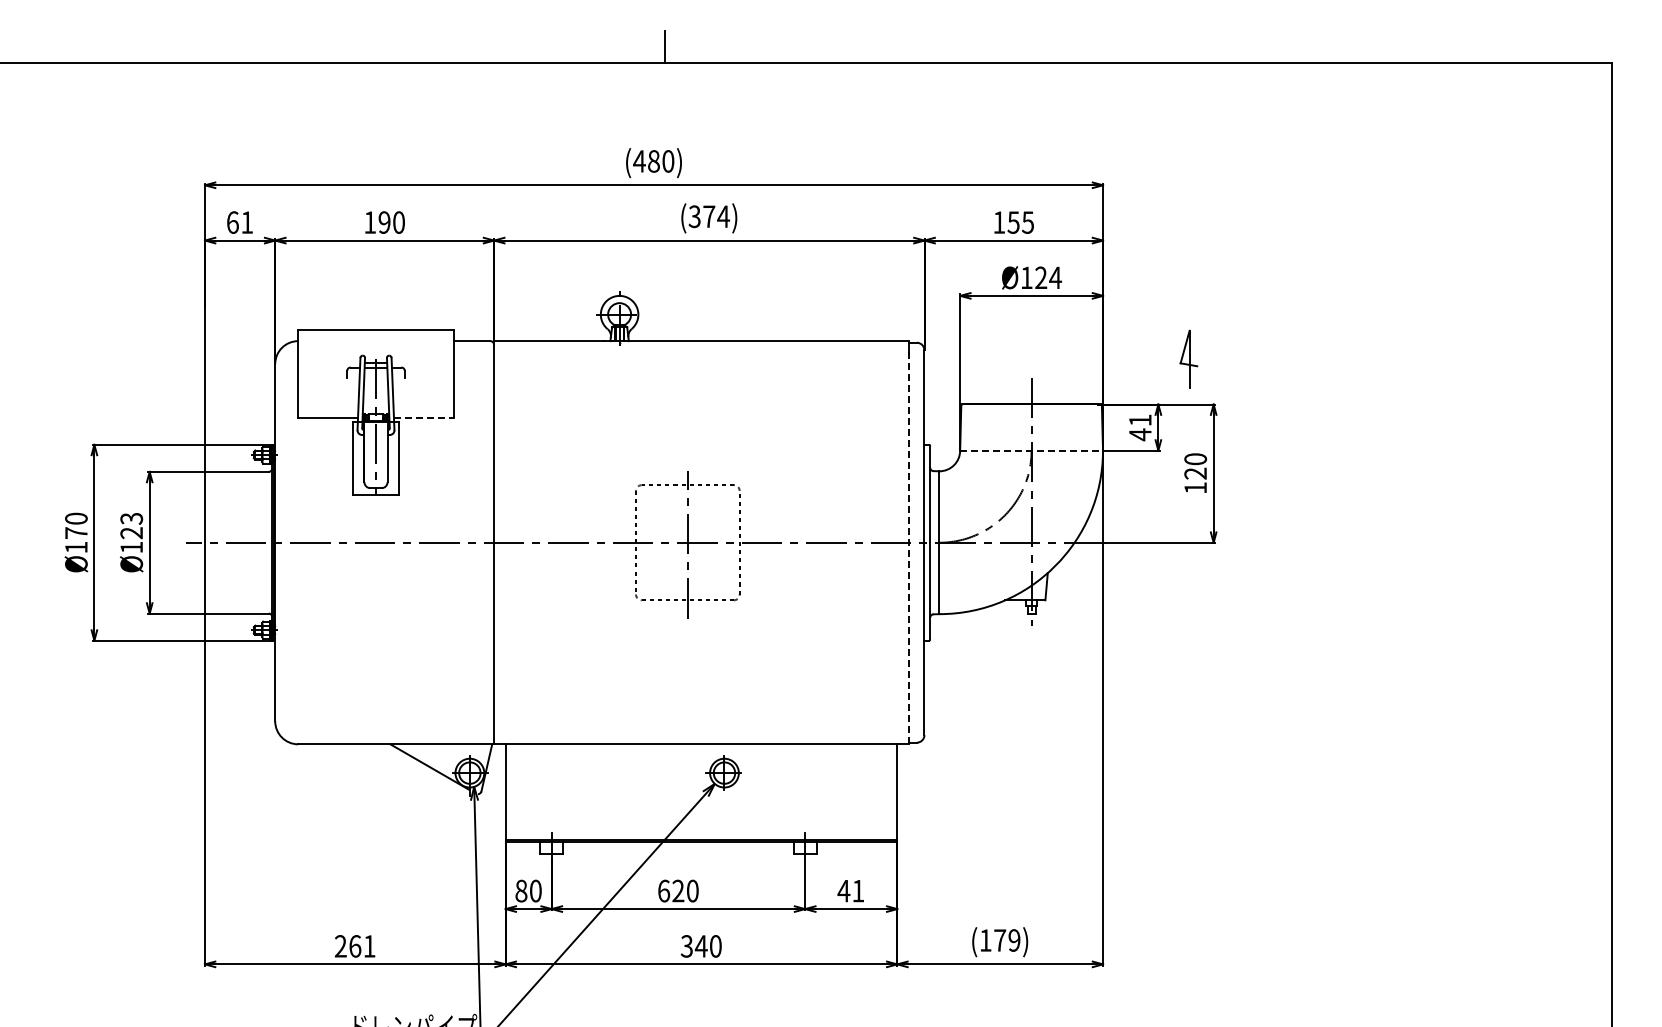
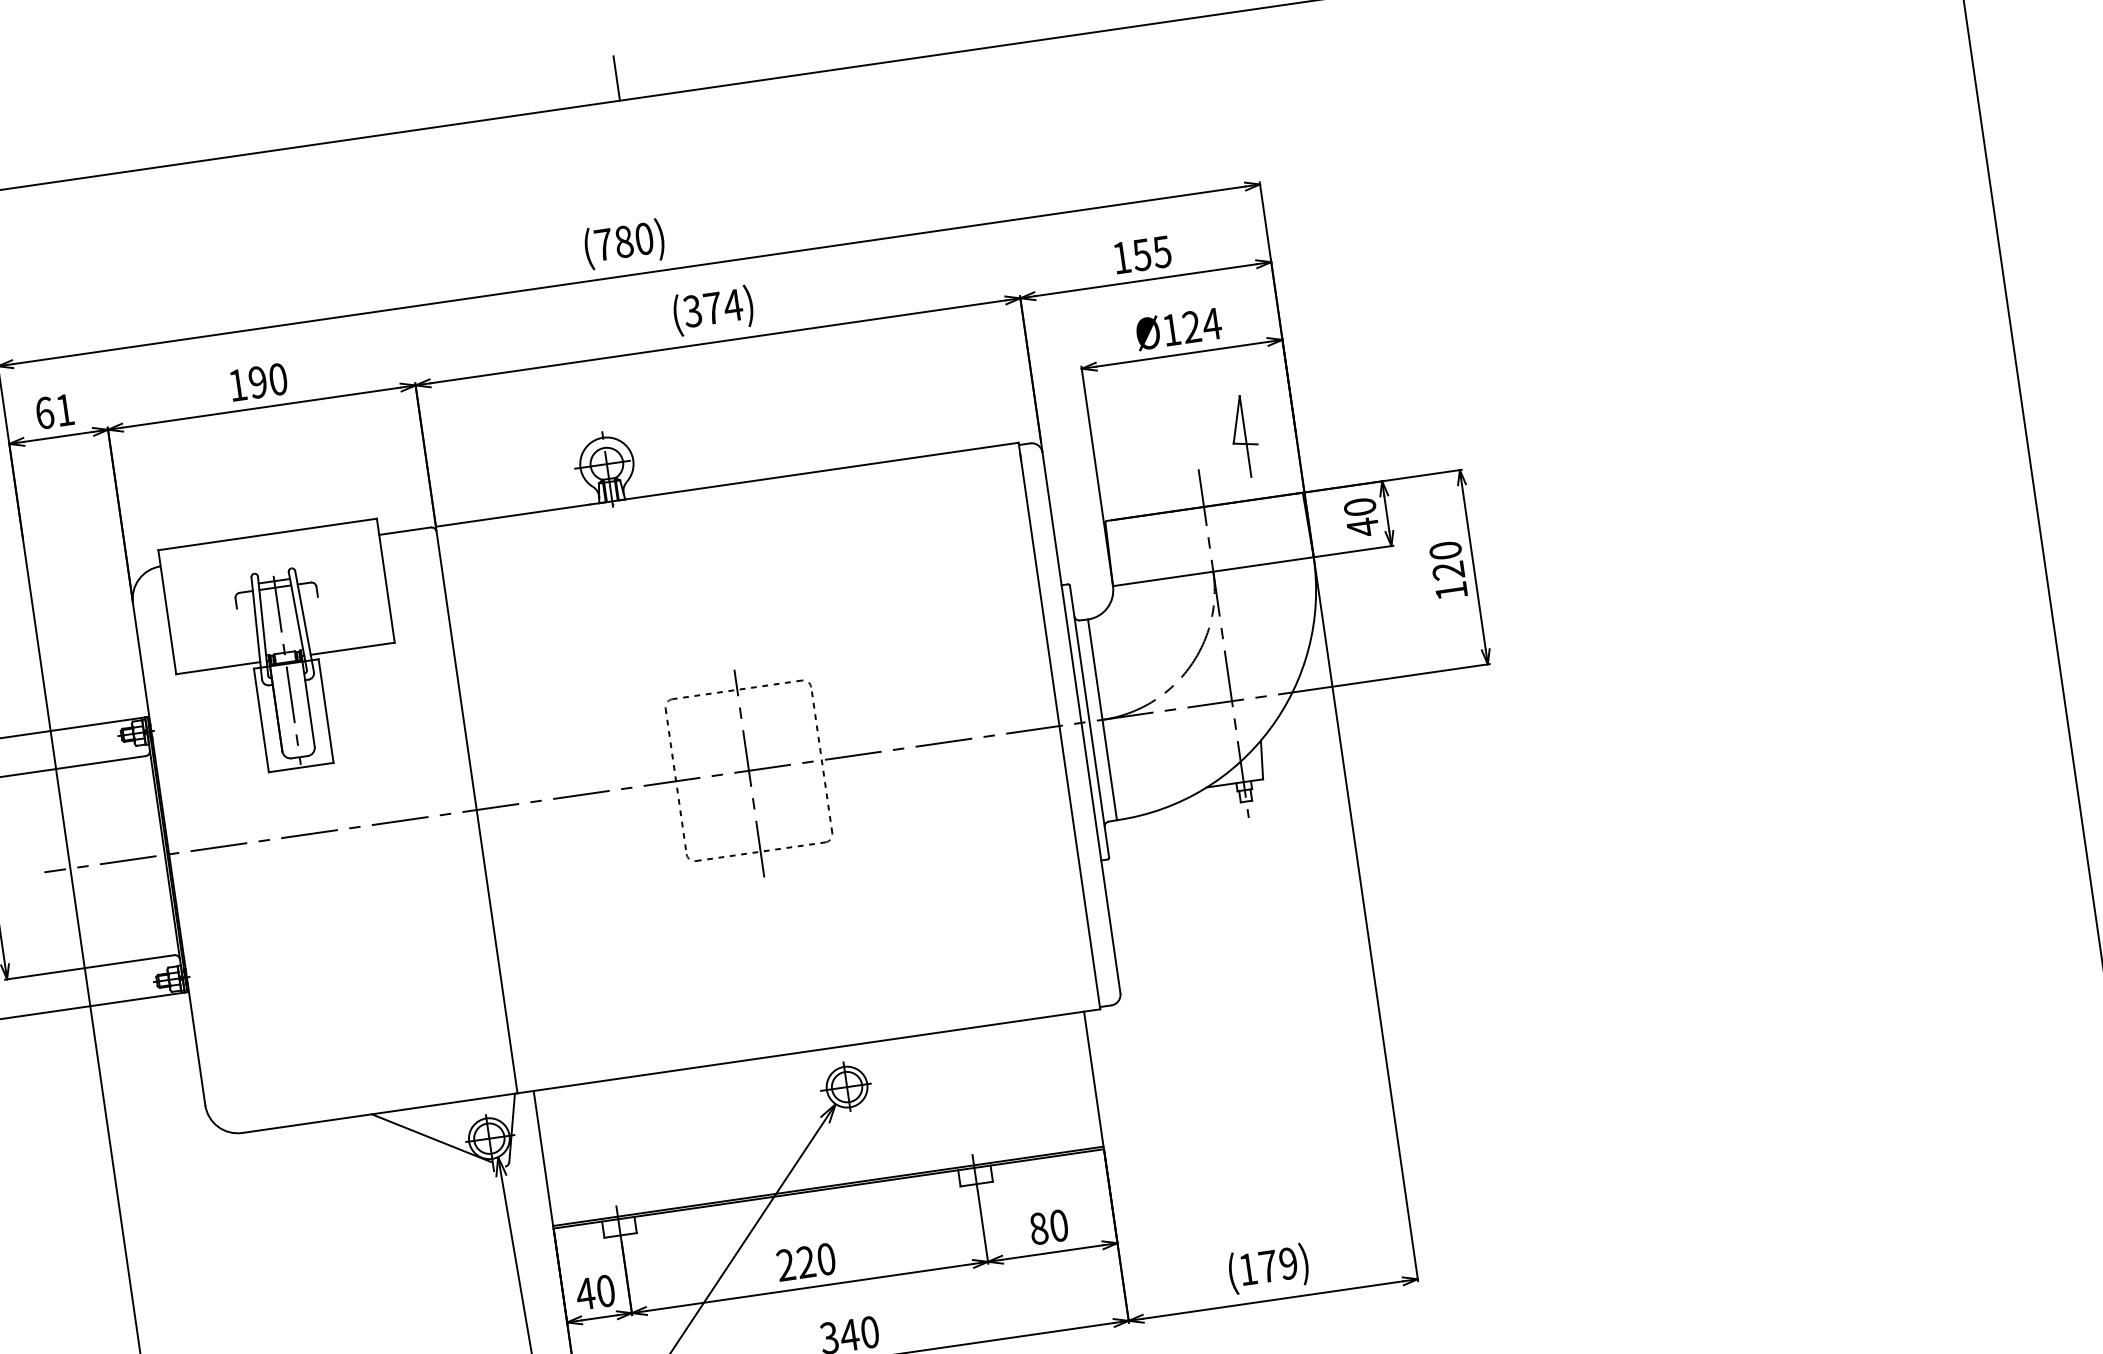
text: (639, 161) -> (603, 244), (480) -> (780)
part: (1188, 358) -> (1243, 435), moved
line: (423, 417) -> (352, 648), dashed -> solid
text: (1140, 420) -> (1360, 507), 41 -> 40
line: (1032, 450) -> (1214, 571), dashed -> solid
line: (908, 542) -> (1058, 725), dashed -> solid
text: (520, 890) -> (584, 1293), 80 -> 40
text: (664, 890) -> (786, 1264), 620 -> 220
text: (850, 890) -> (1047, 1226), 41 -> 80

